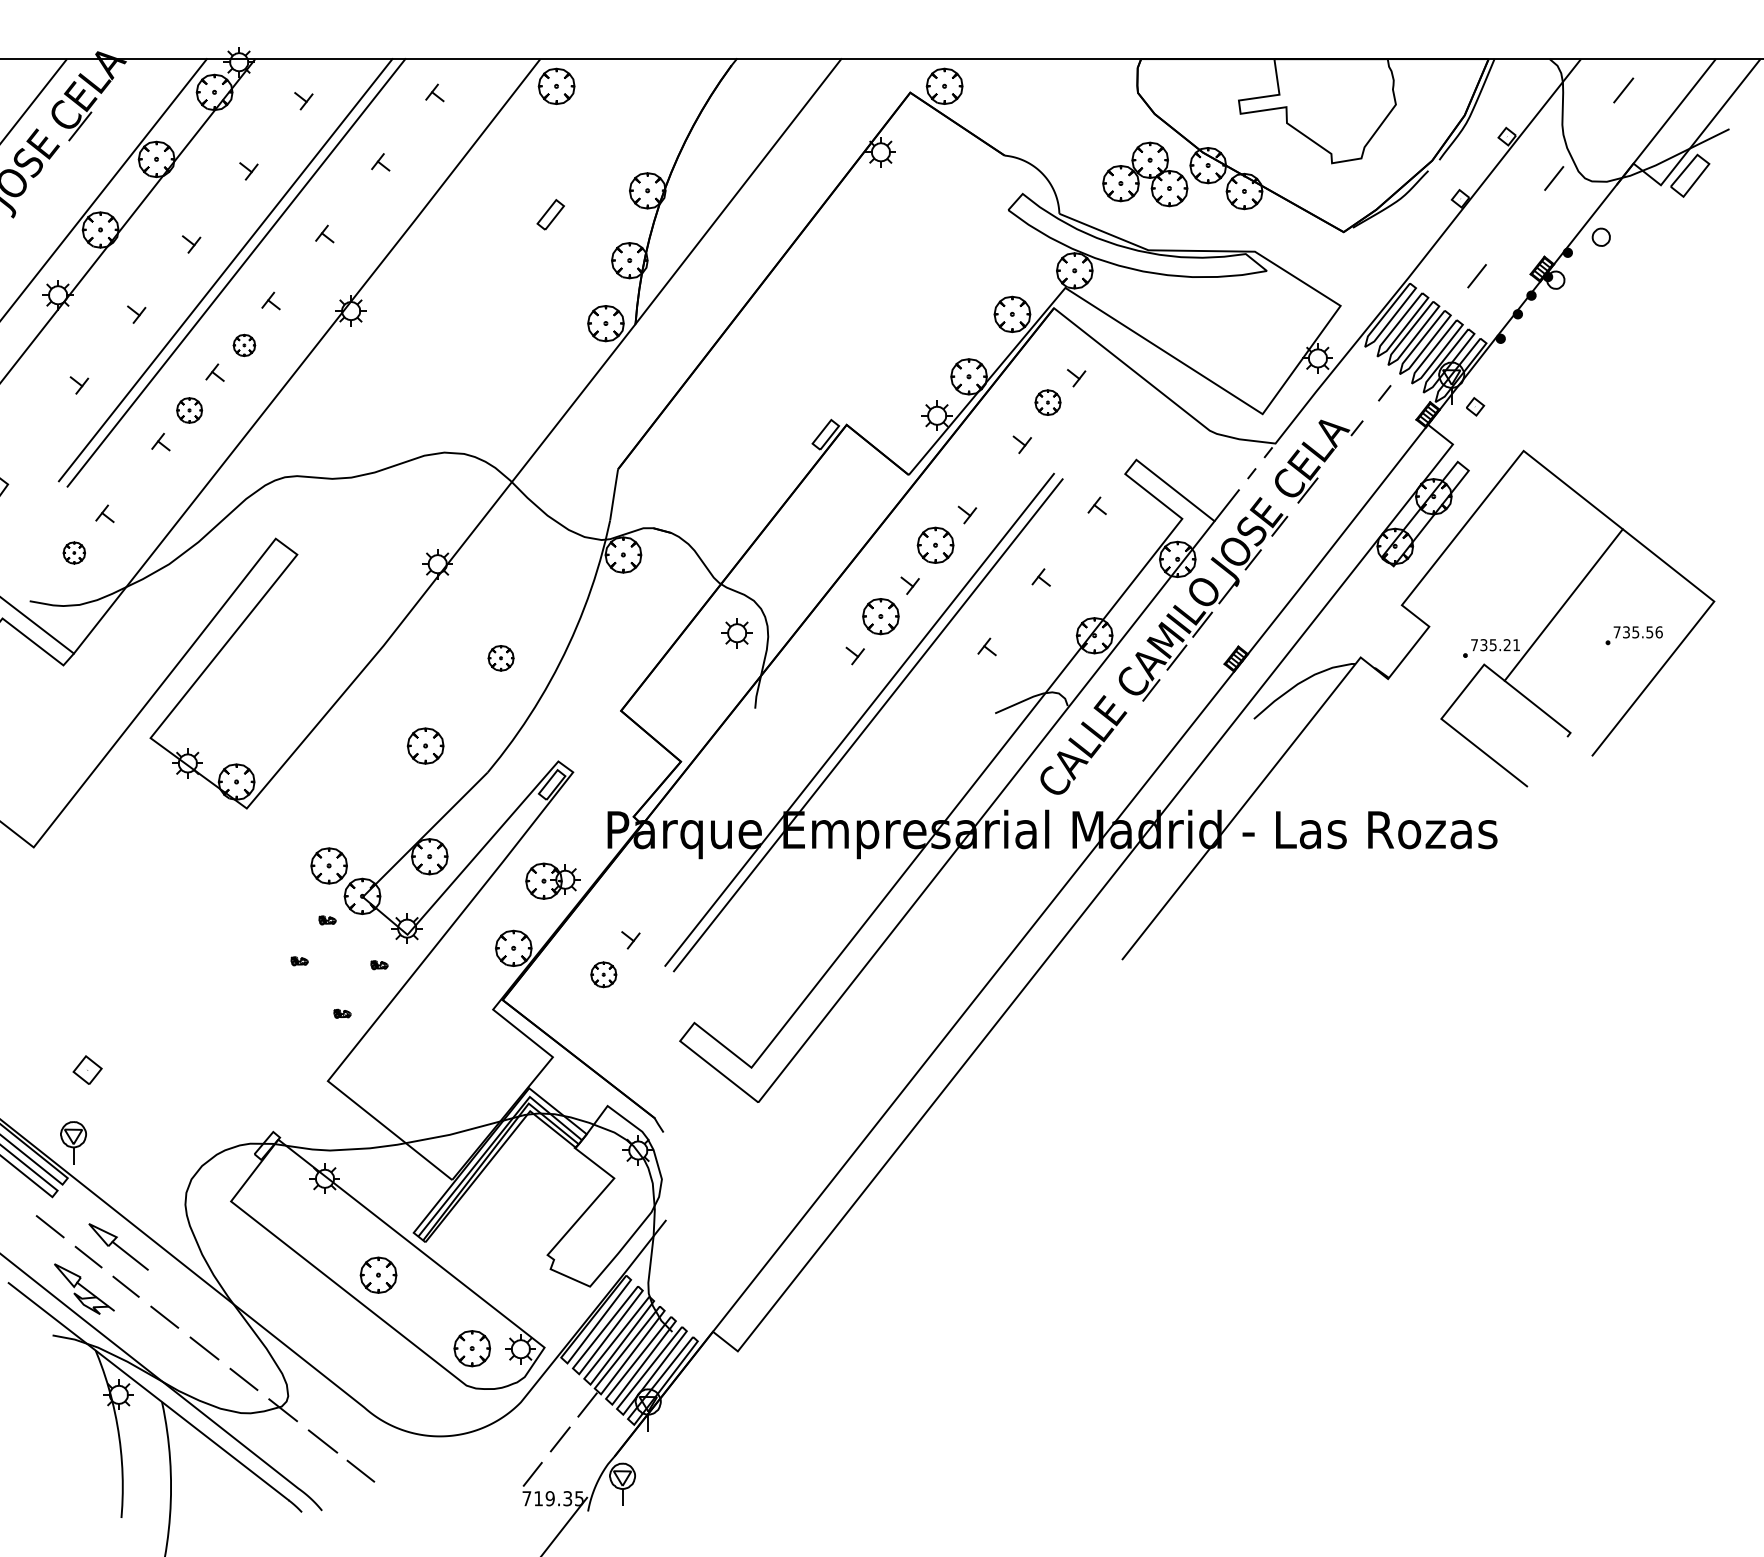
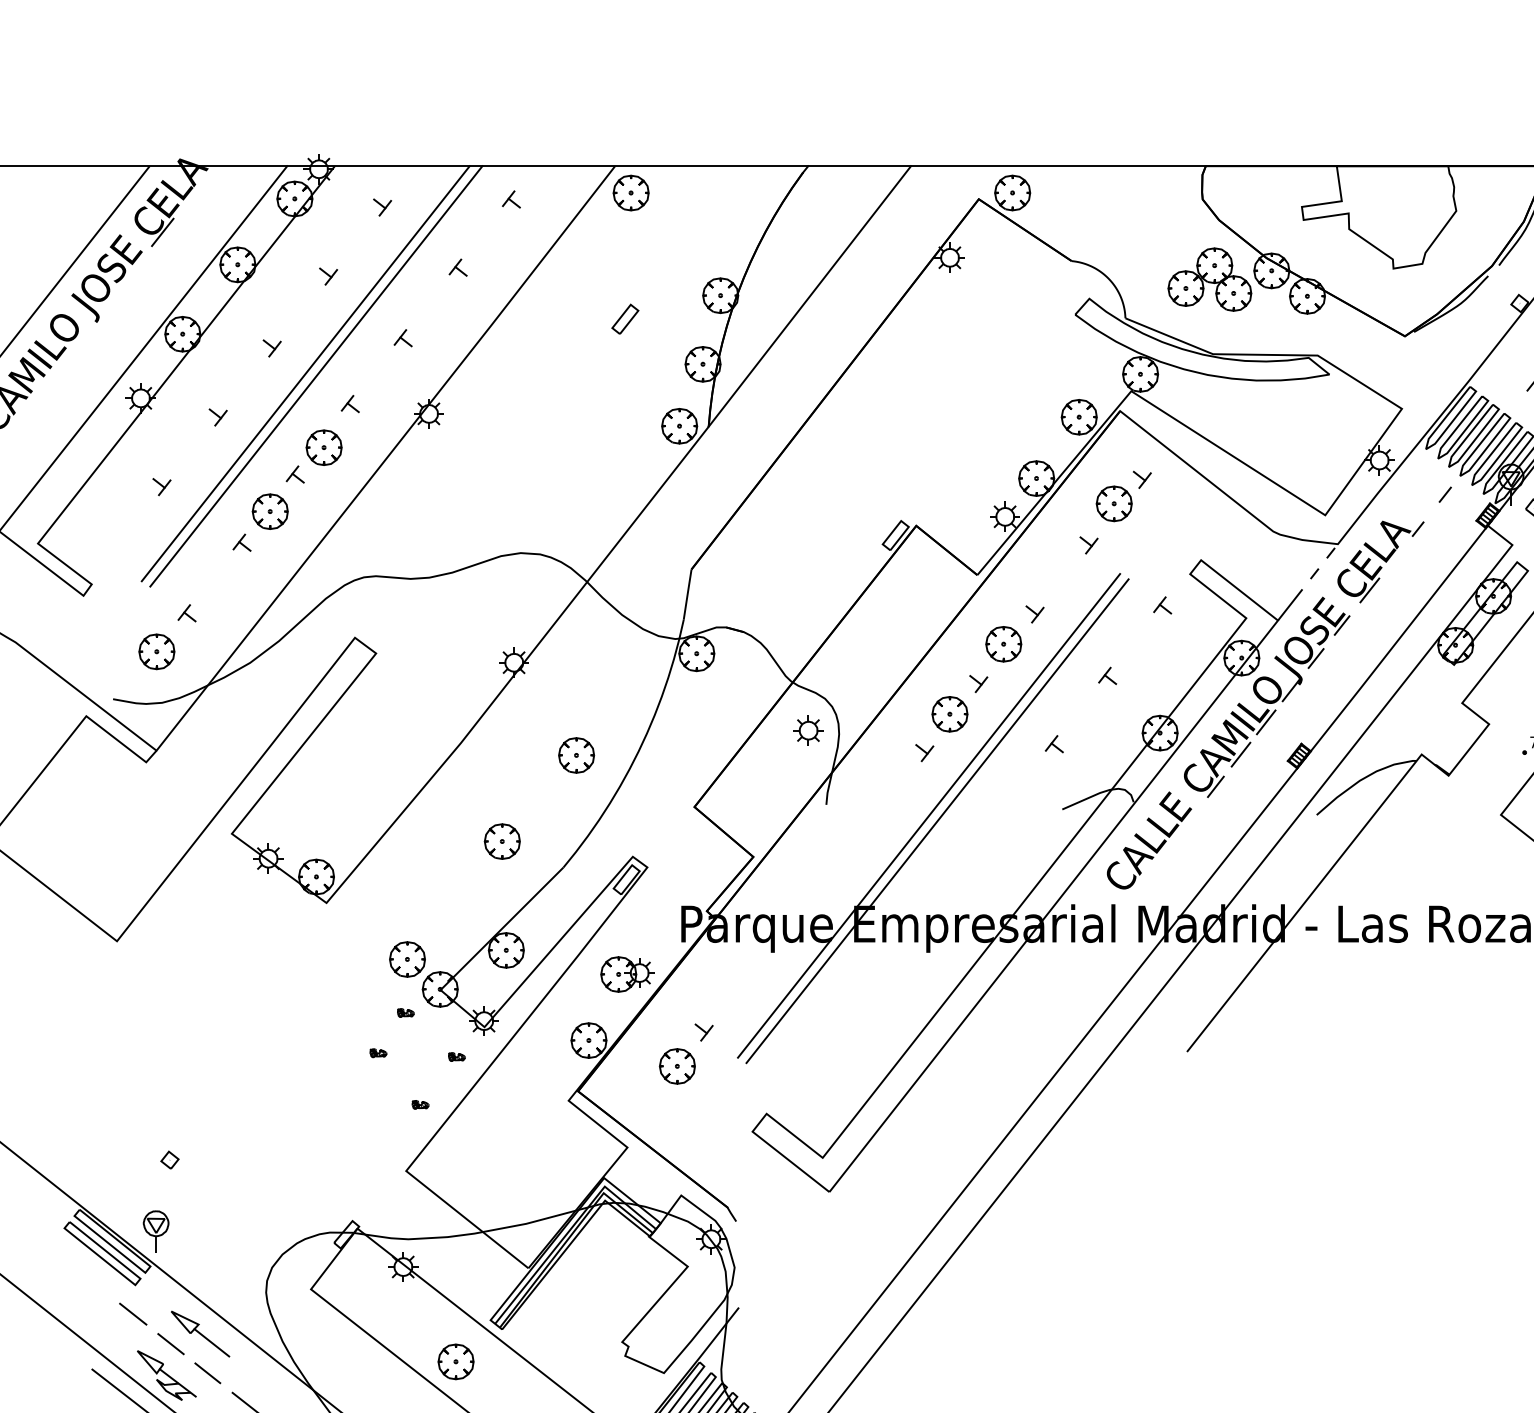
part: (244, 345) -> (324, 447), size x1.67
part: (1047, 402) -> (1113, 503), size x1.43
part: (189, 410) -> (270, 511), size x1.43
part: (74, 552) -> (157, 651), size x1.67
part: (500, 657) -> (575, 754), size x1.43
part: (603, 974) -> (677, 1066), size x1.43
part: (87, 1069) -> (169, 1159), size x0.62

